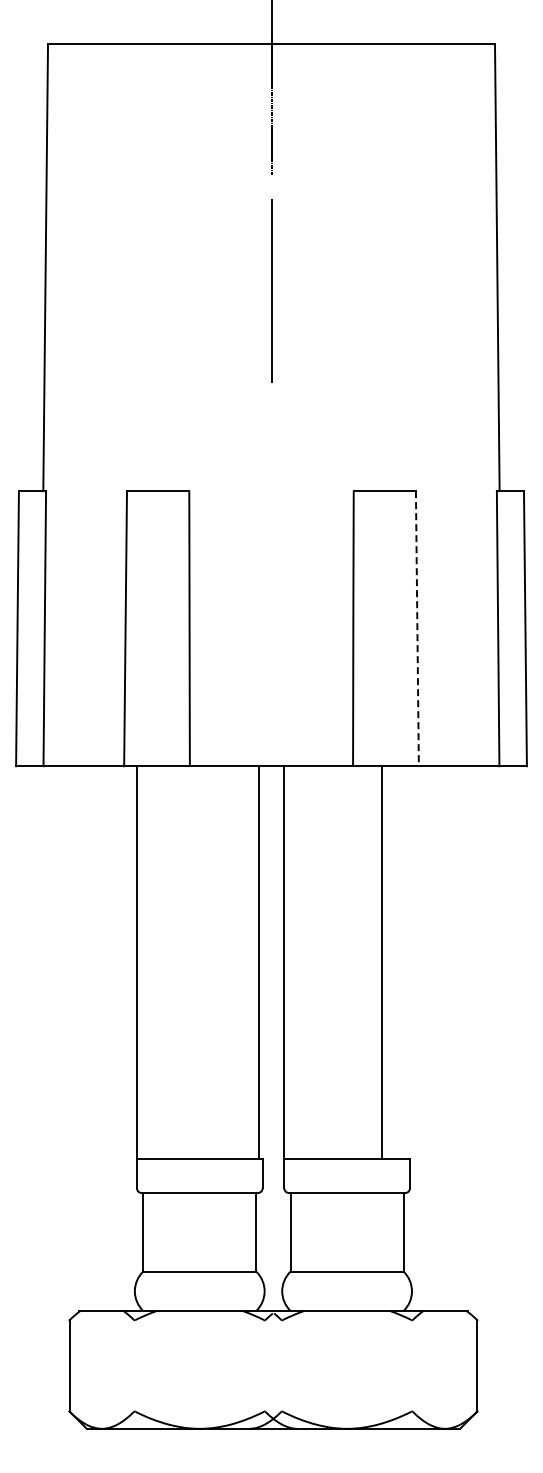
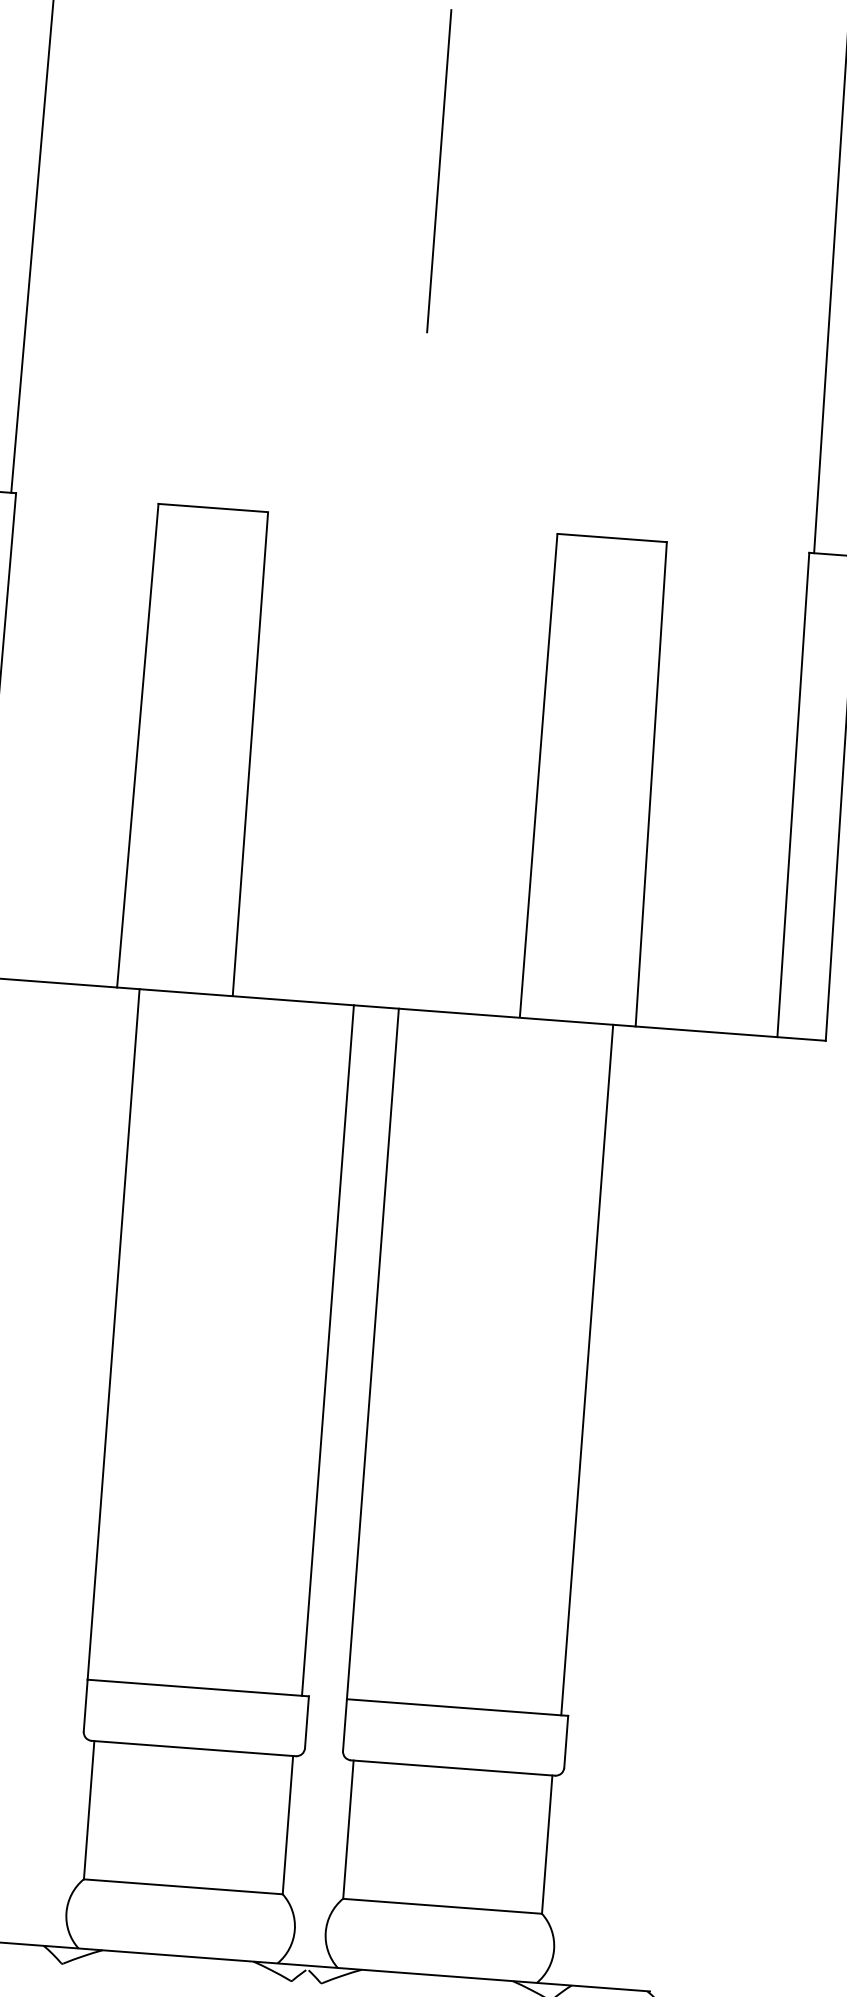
line: (417, 628) -> (651, 783), dashed -> solid
line: (382, 962) -> (587, 1370), moved

